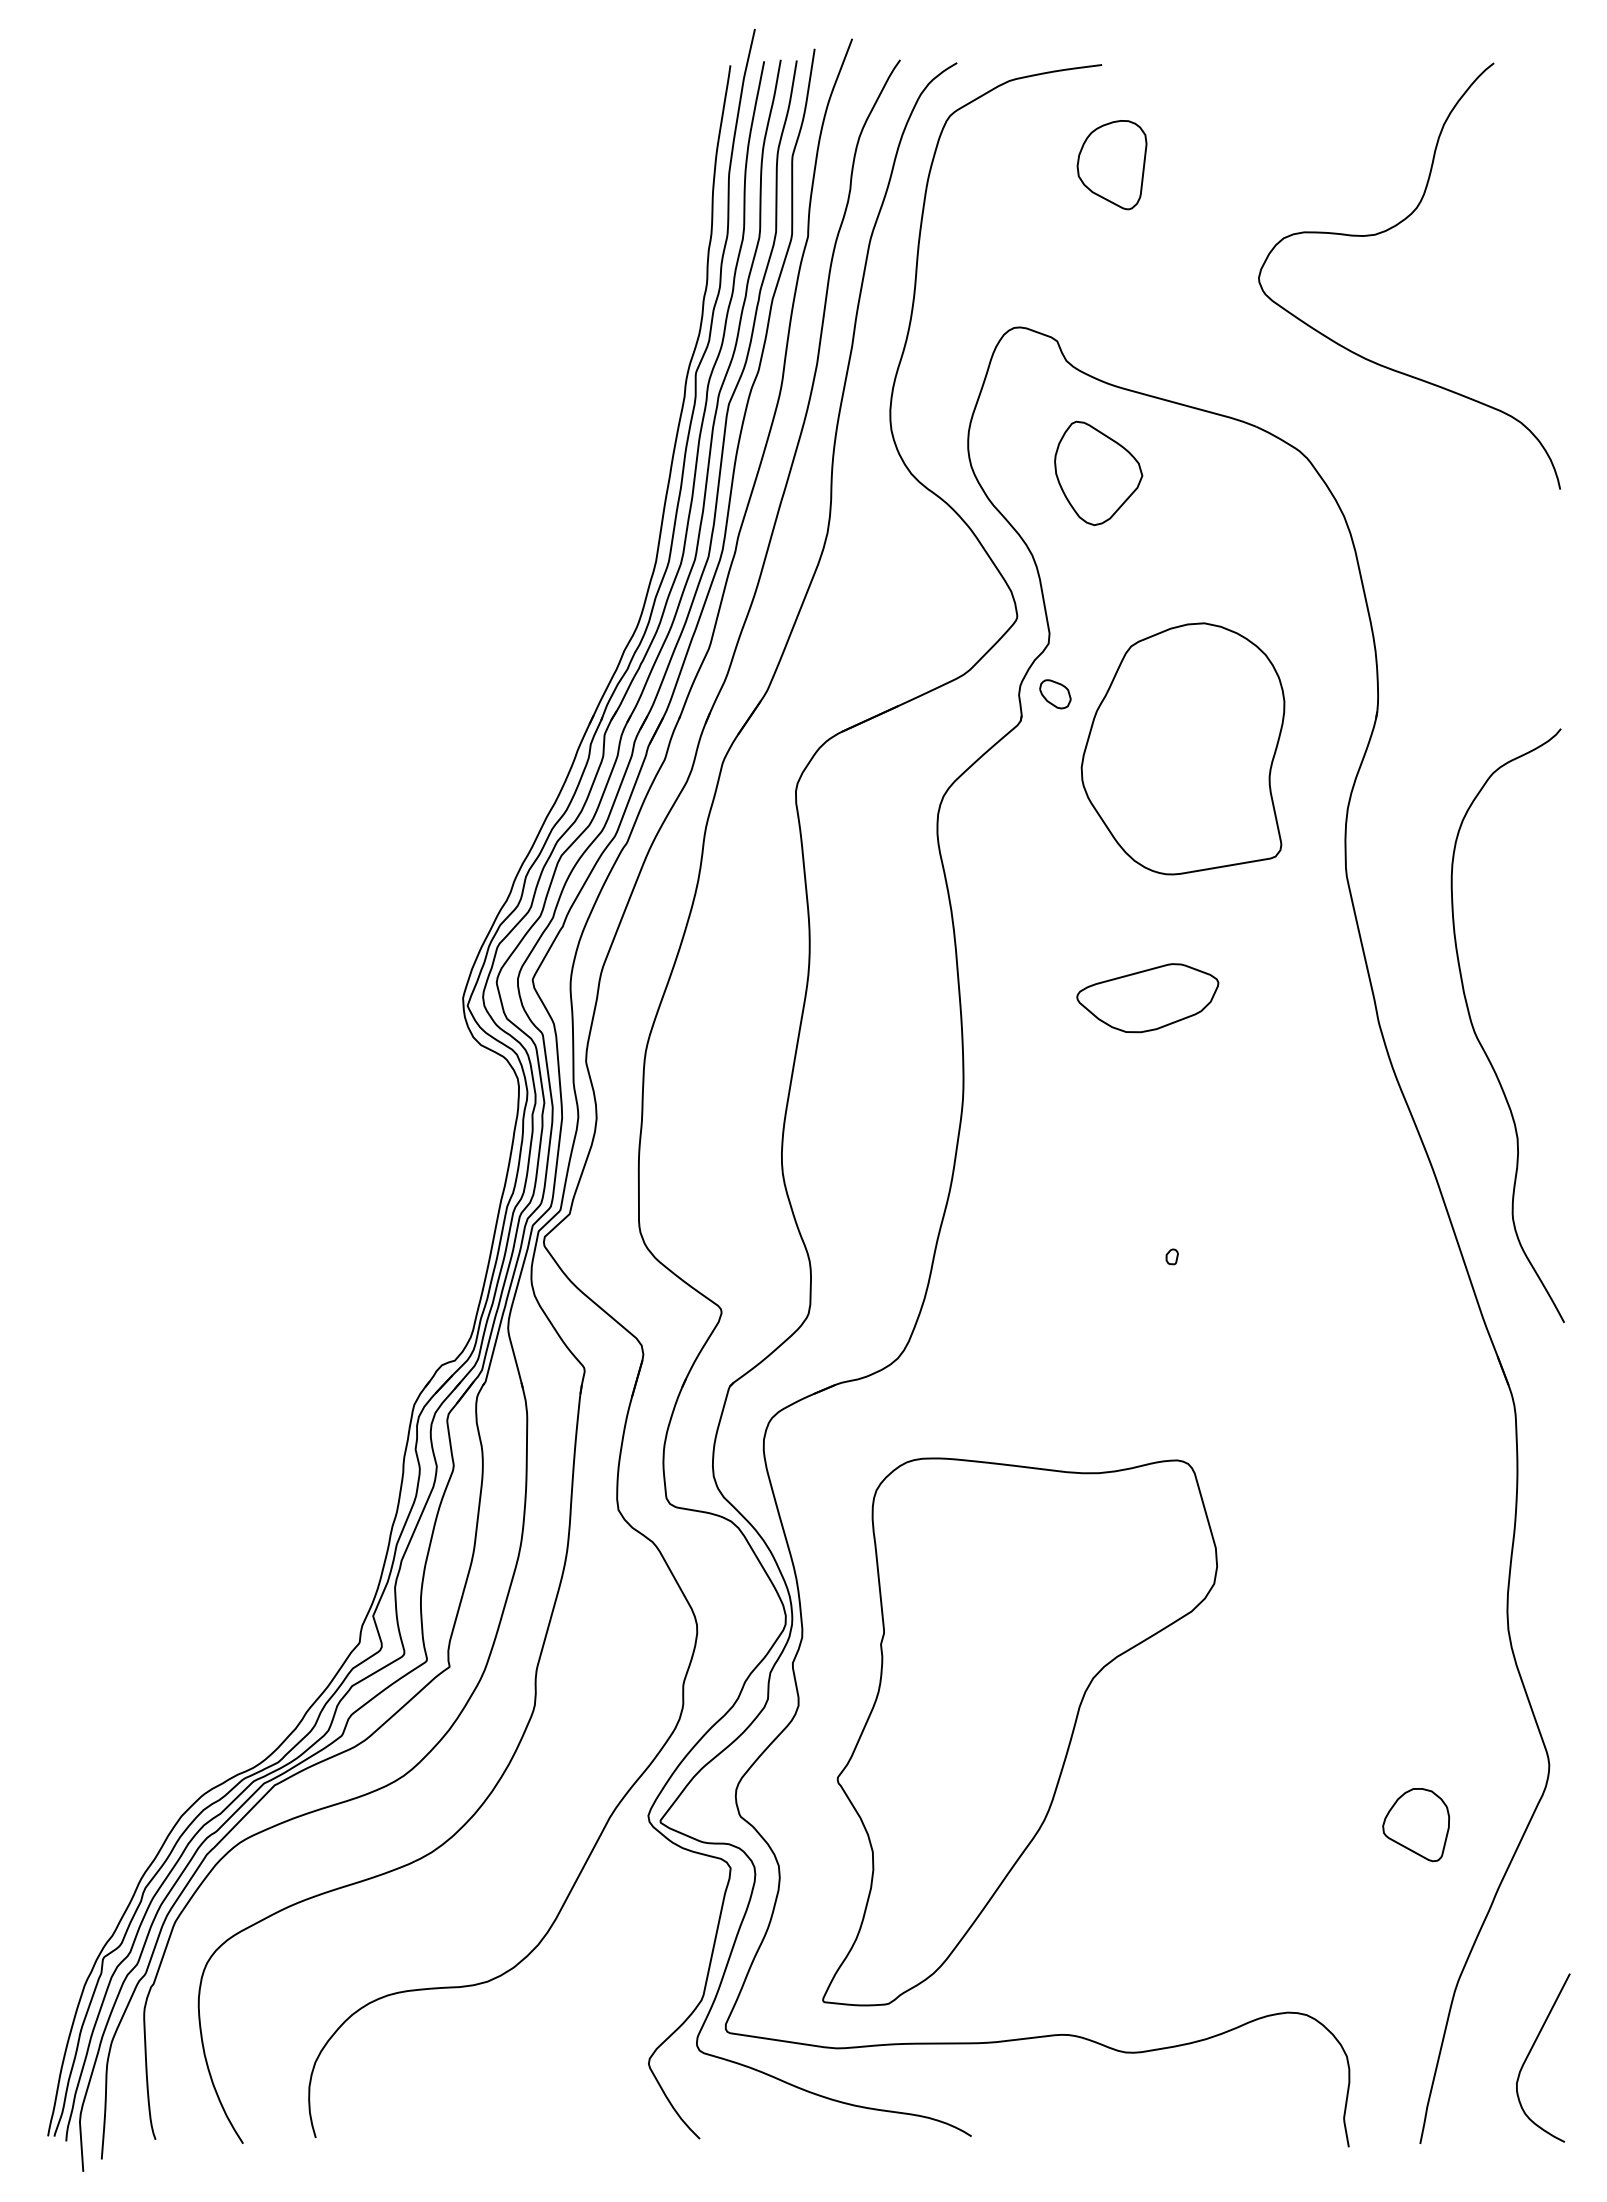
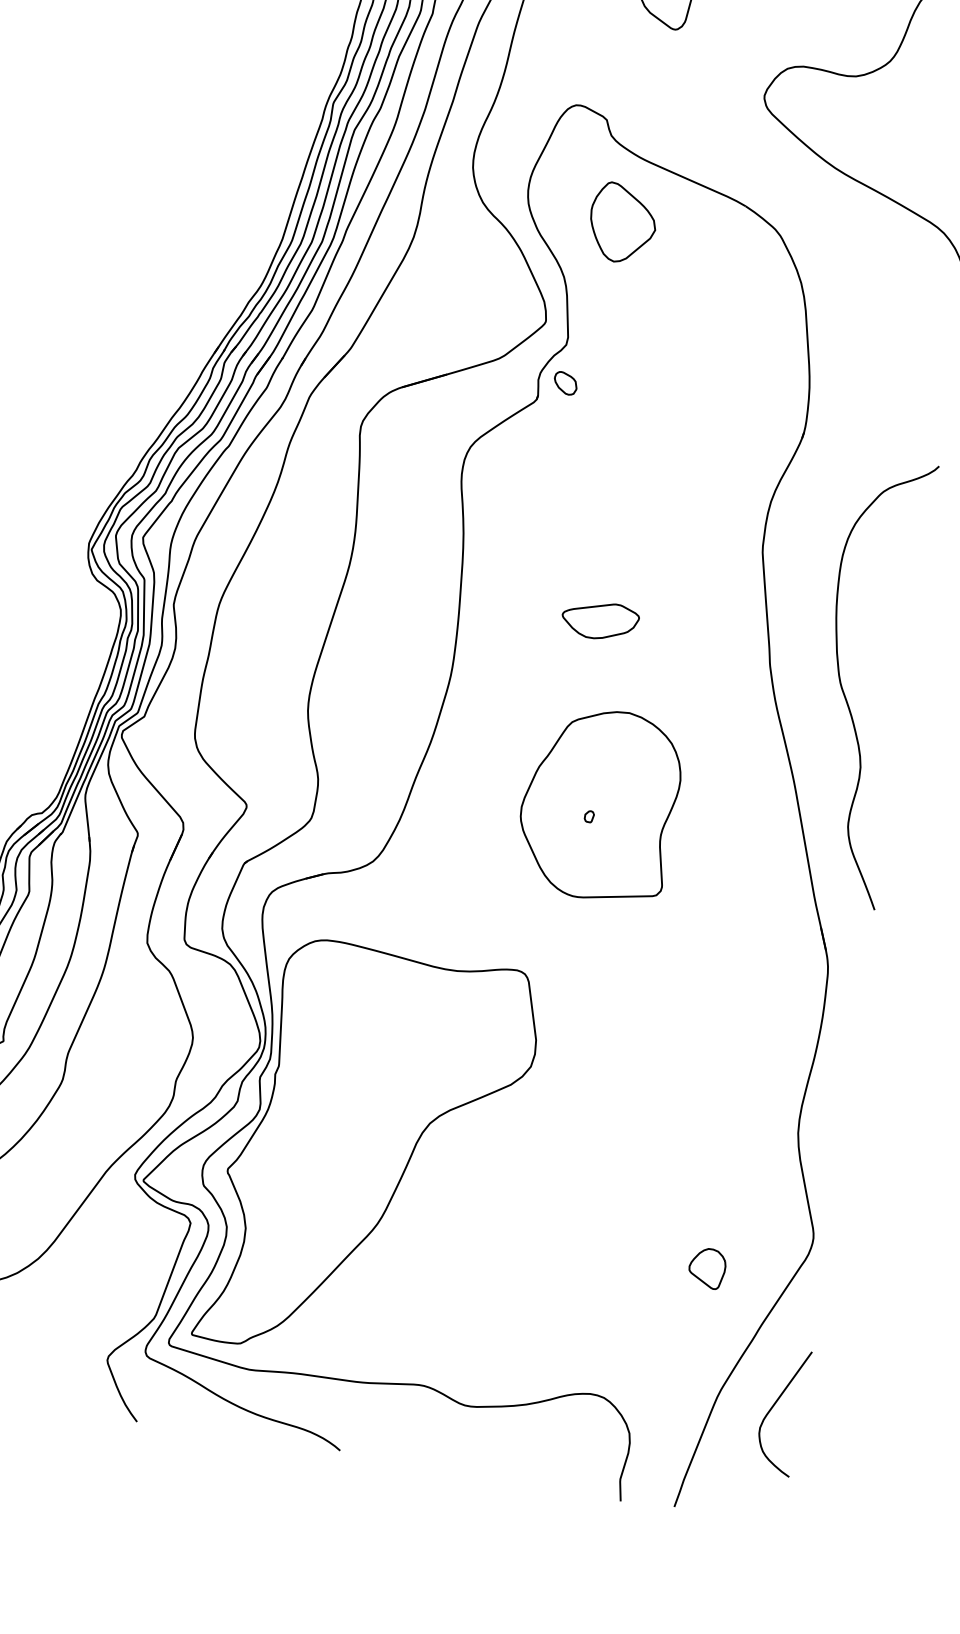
part: (1182, 748) -> (599, 804), moved
part: (1147, 997) -> (600, 620), size x0.71
part: (1019, 1731) -> (368, 1154), moved
part: (1415, 1824) -> (706, 1267), size x0.71
curve: (1531, 2051) -> (774, 1405), moved

